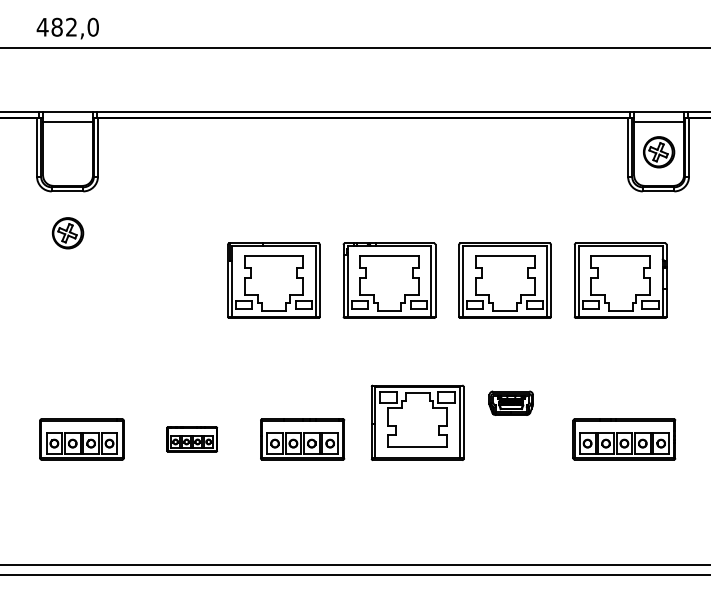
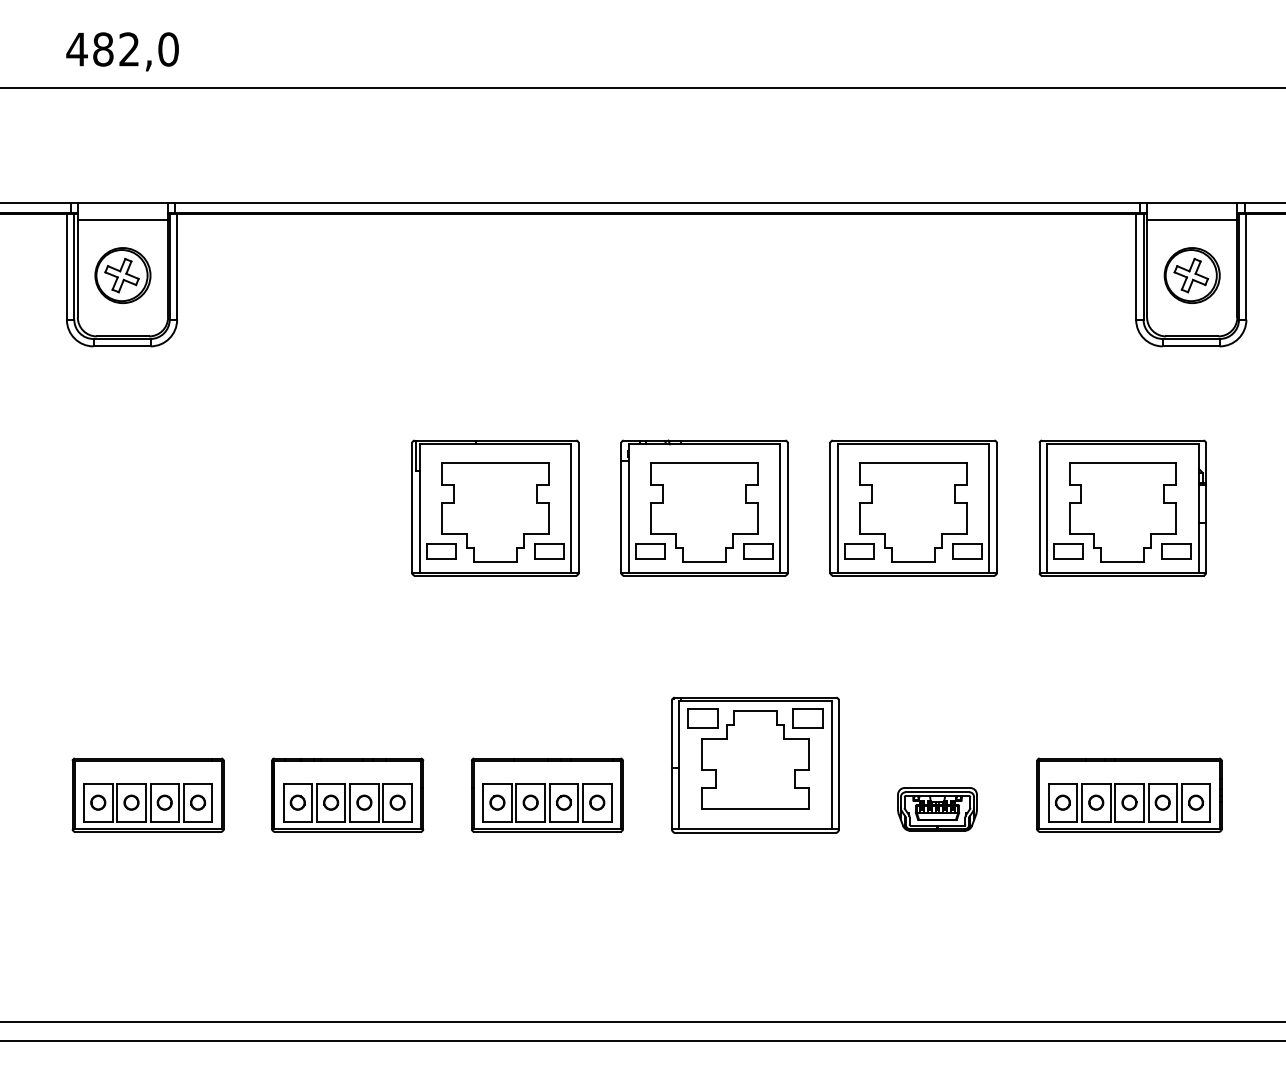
part: (67, 233) -> (121, 275), moved
part: (510, 402) -> (936, 807), moved
part: (191, 439) -> (346, 795), size x1.67

